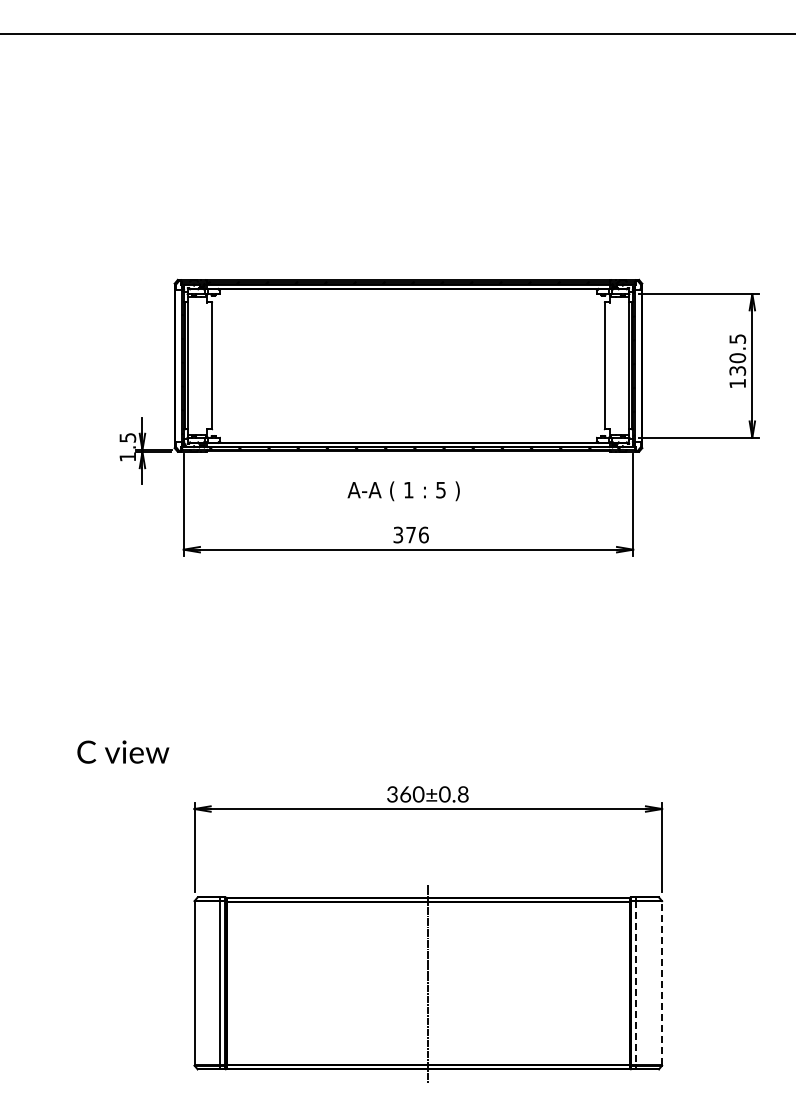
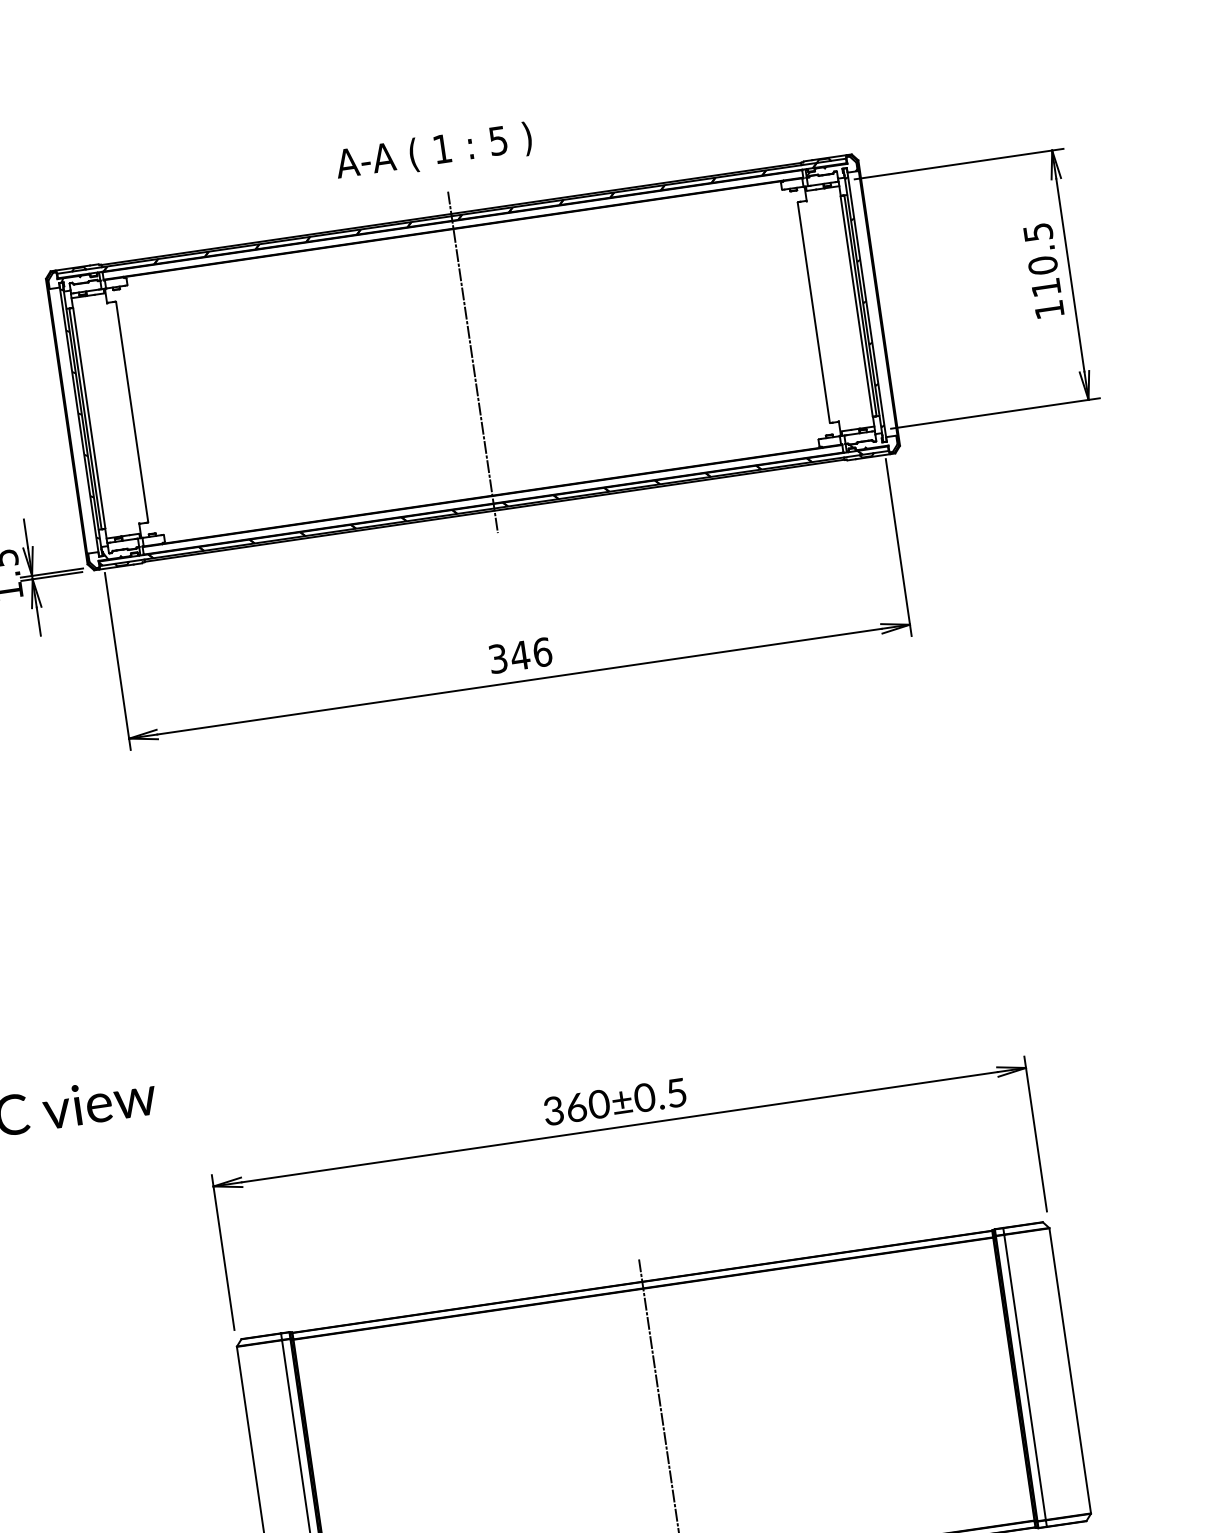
line: (408, 365) -> (472, 361), added
text: (737, 370) -> (1045, 286), 130.5 -> 110.5
text: (403, 491) -> (433, 152), moved
text: (410, 535) -> (519, 656), 376 -> 346
text: (462, 794) -> (675, 1093), 360±0.8 -> 360±0.5
line: (662, 982) -> (1070, 1369), dashed -> solid
line: (636, 983) -> (1025, 1377), dashed -> solid

